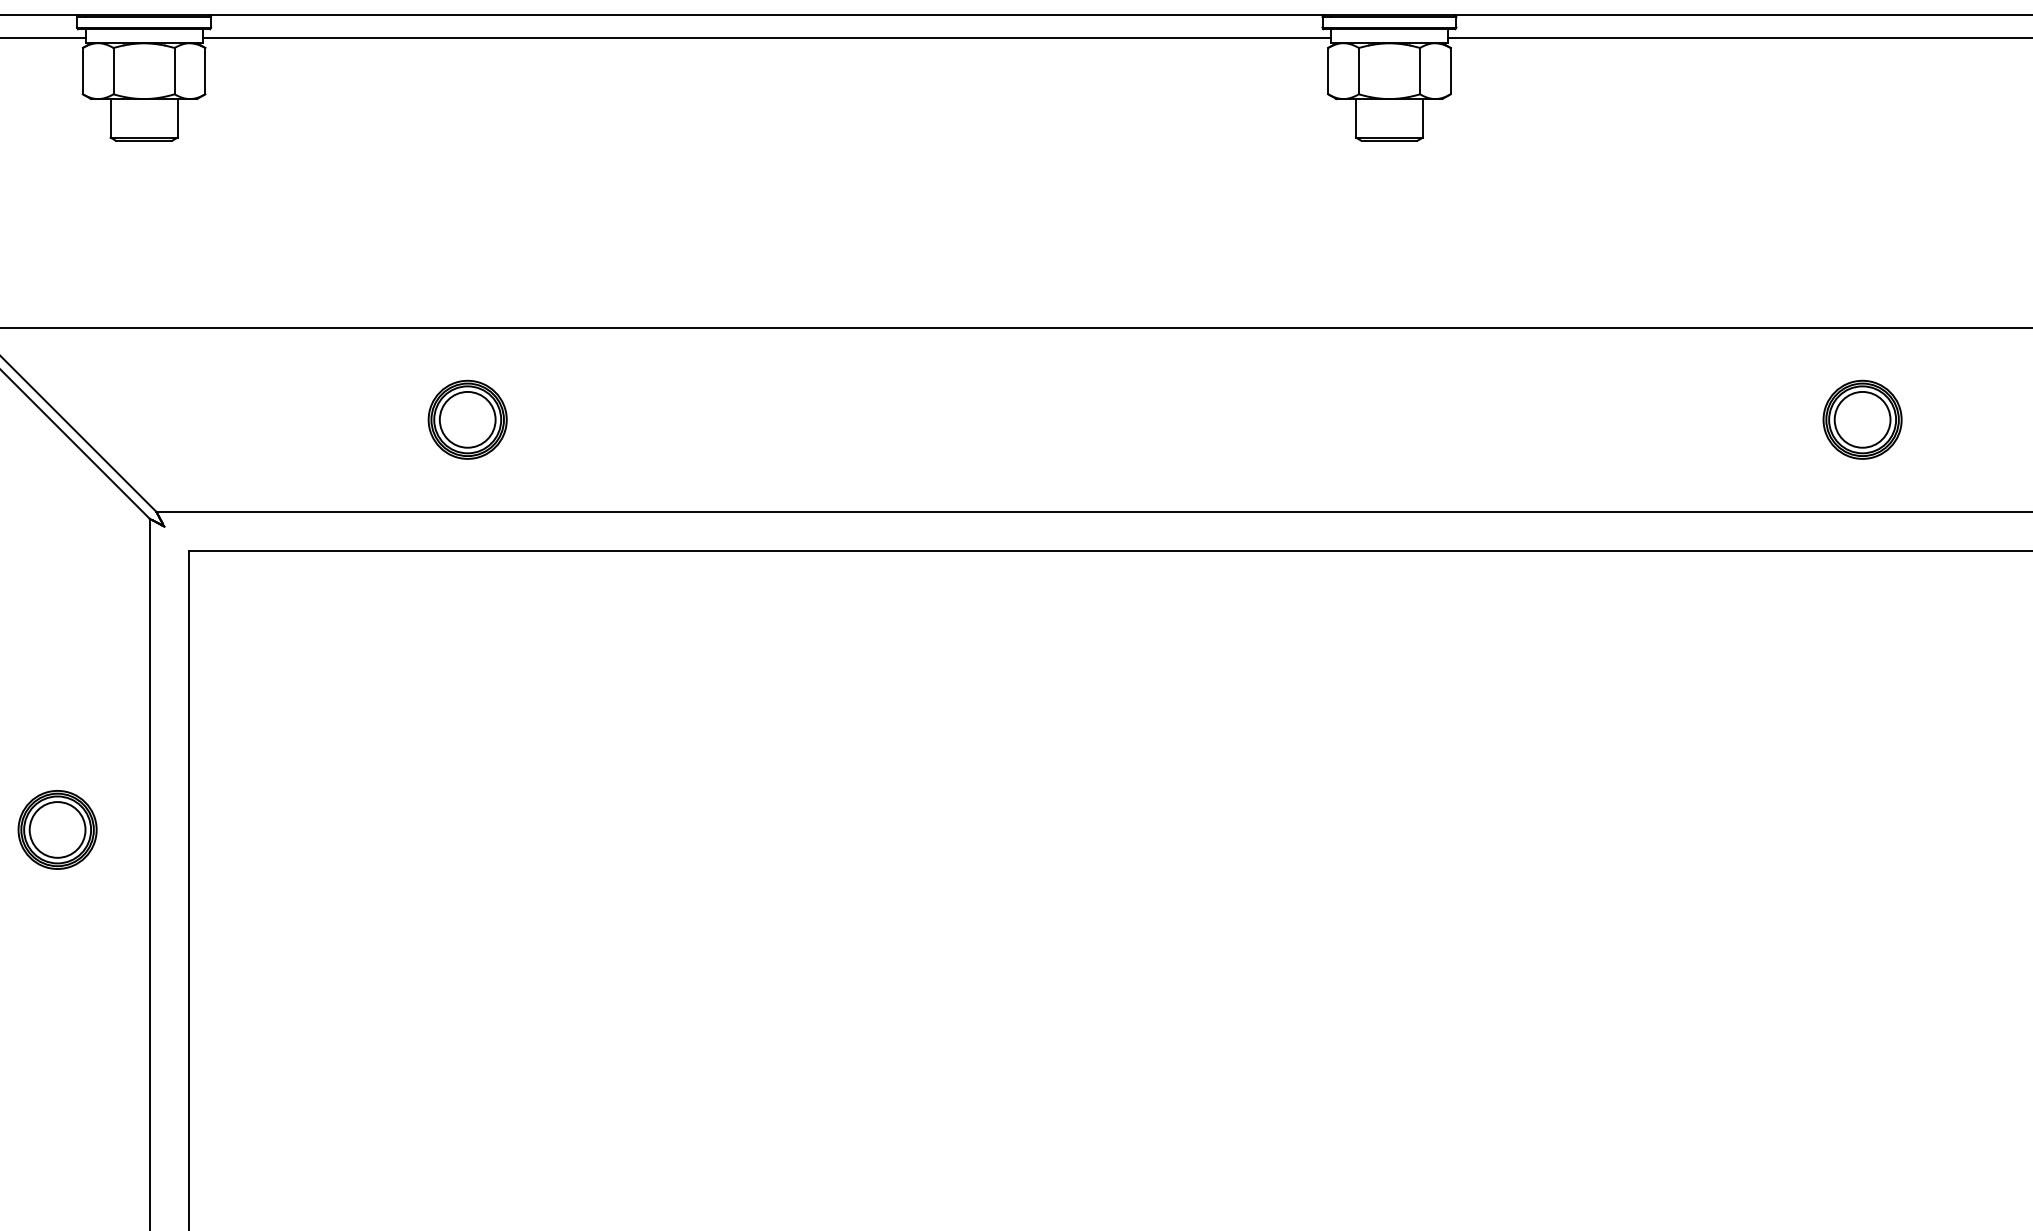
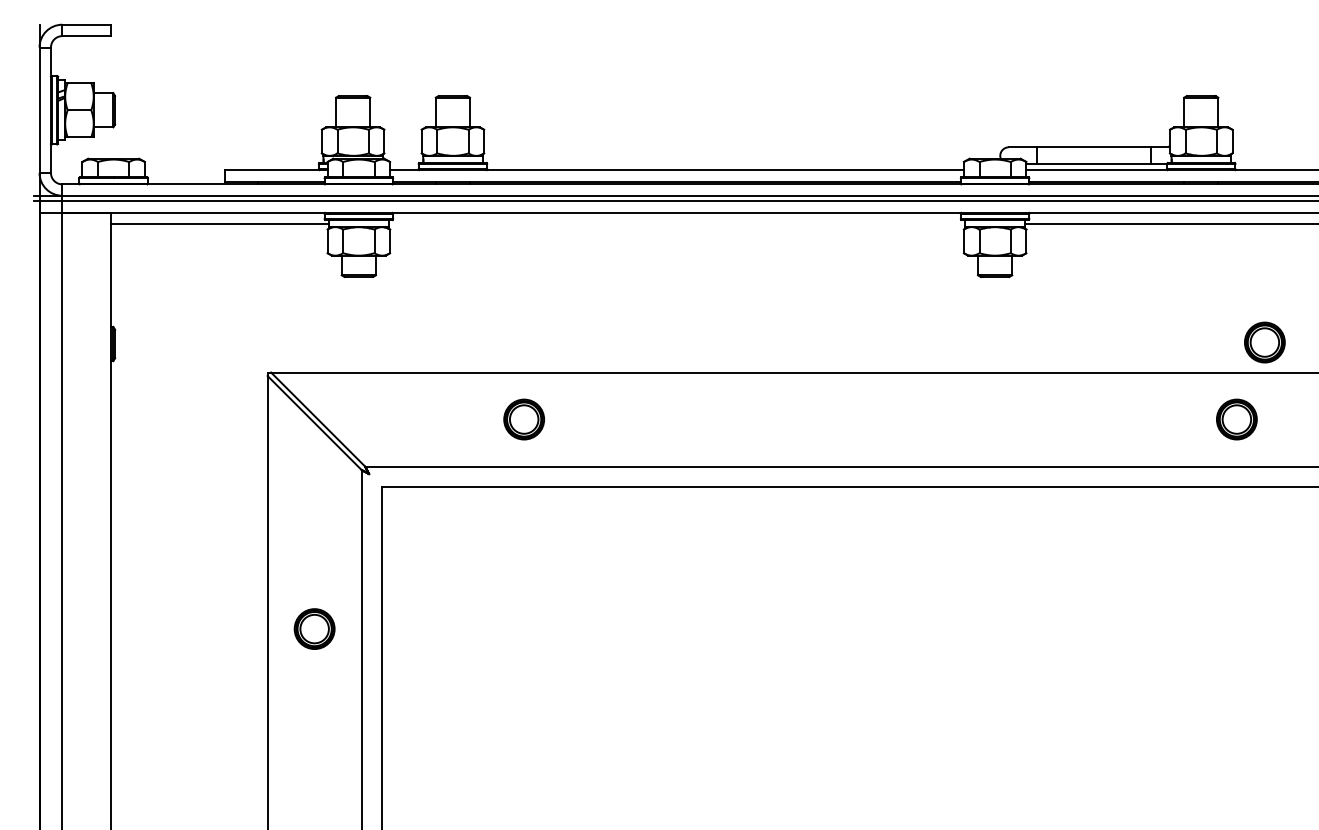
line: (765, 38) -> (676, 224), removed
part: (1916, 269) -> (1264, 342), added

